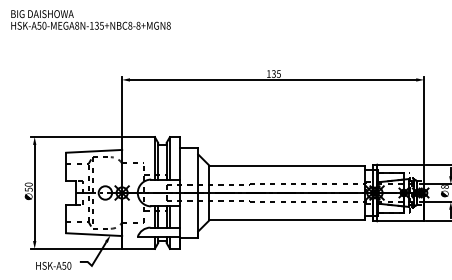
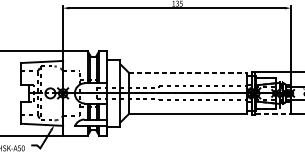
line: (287, 165) -> (187, 72), solid -> dashed
line: (401, 220) -> (273, 114), solid -> dashed

